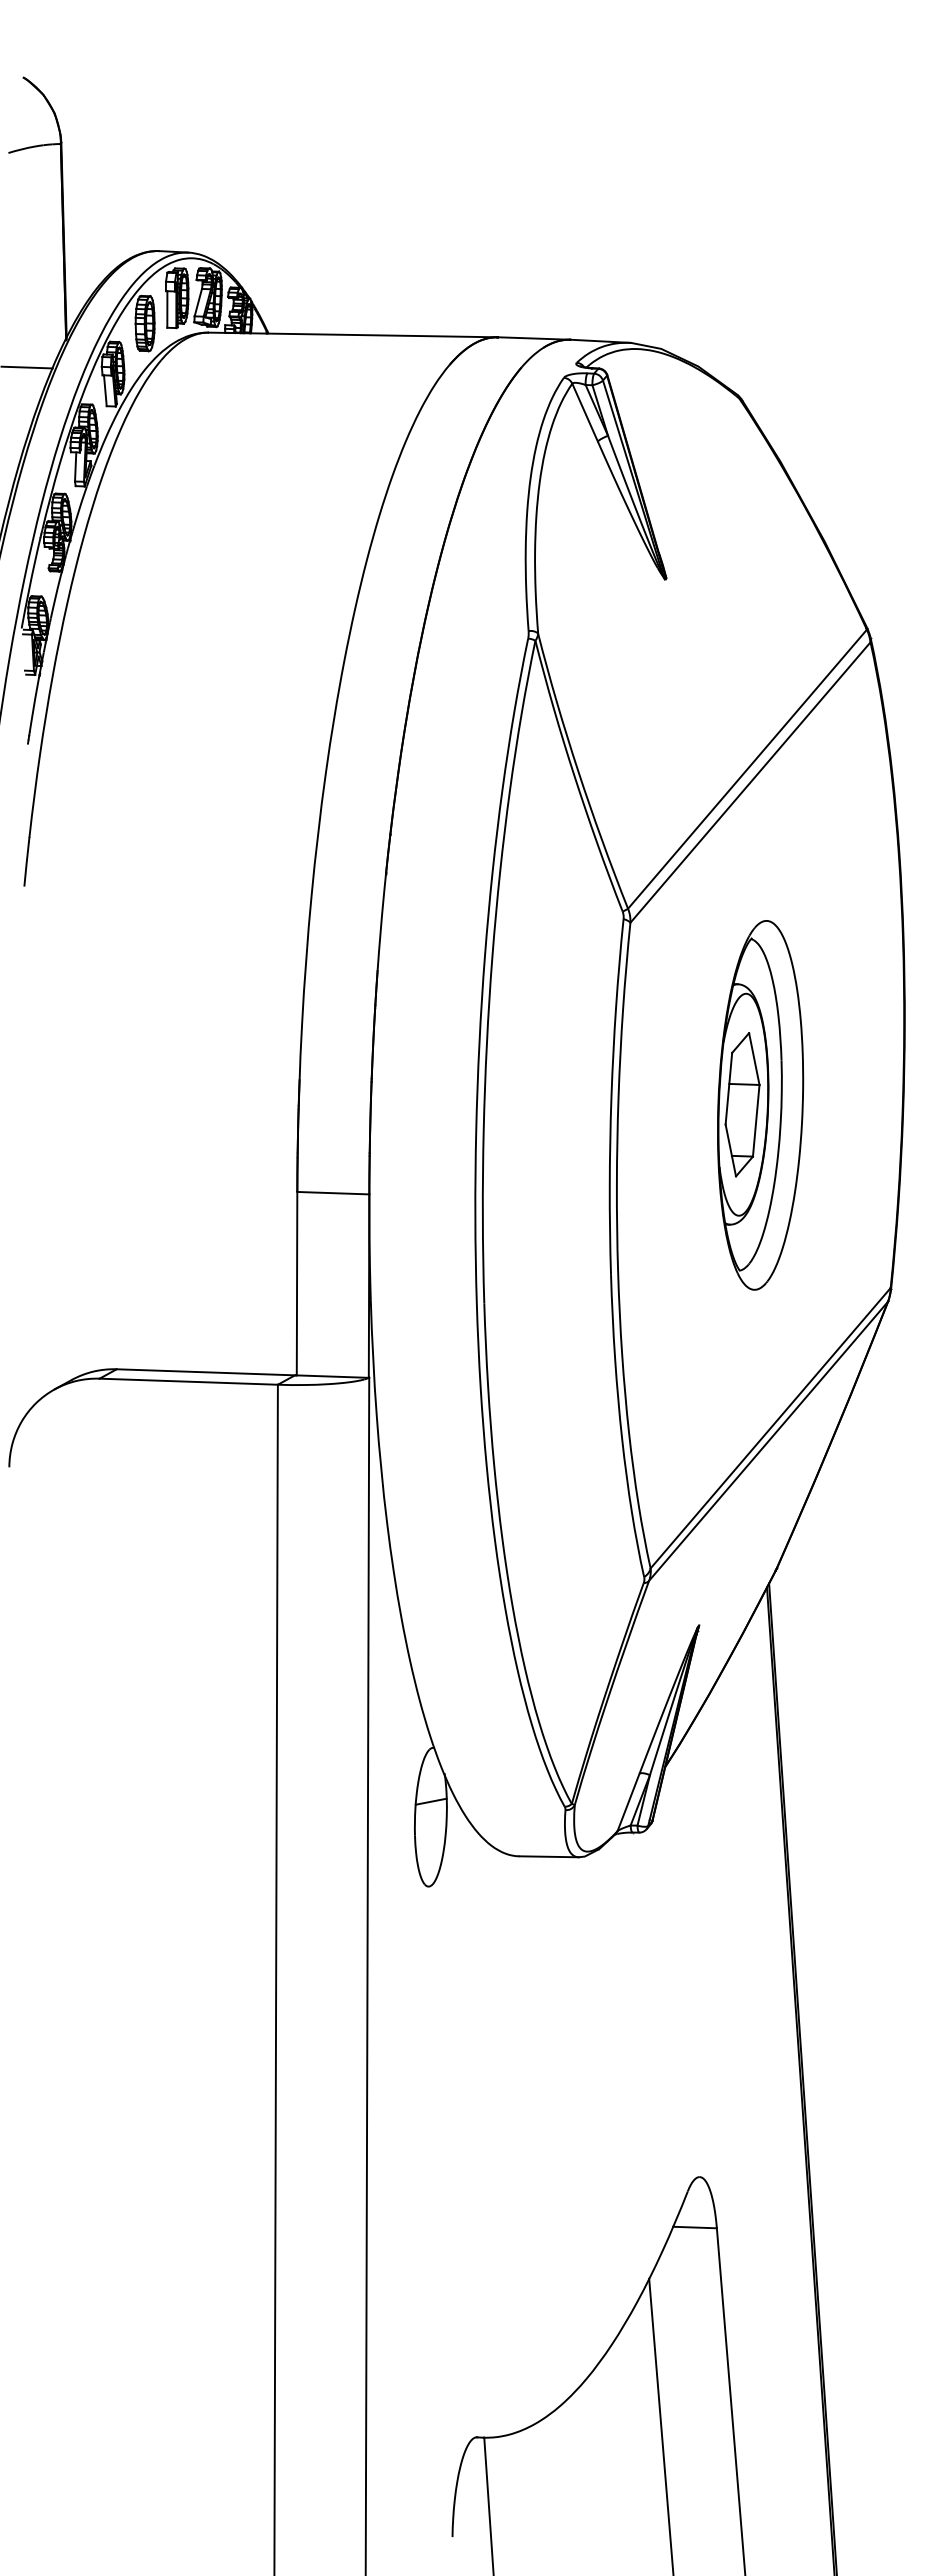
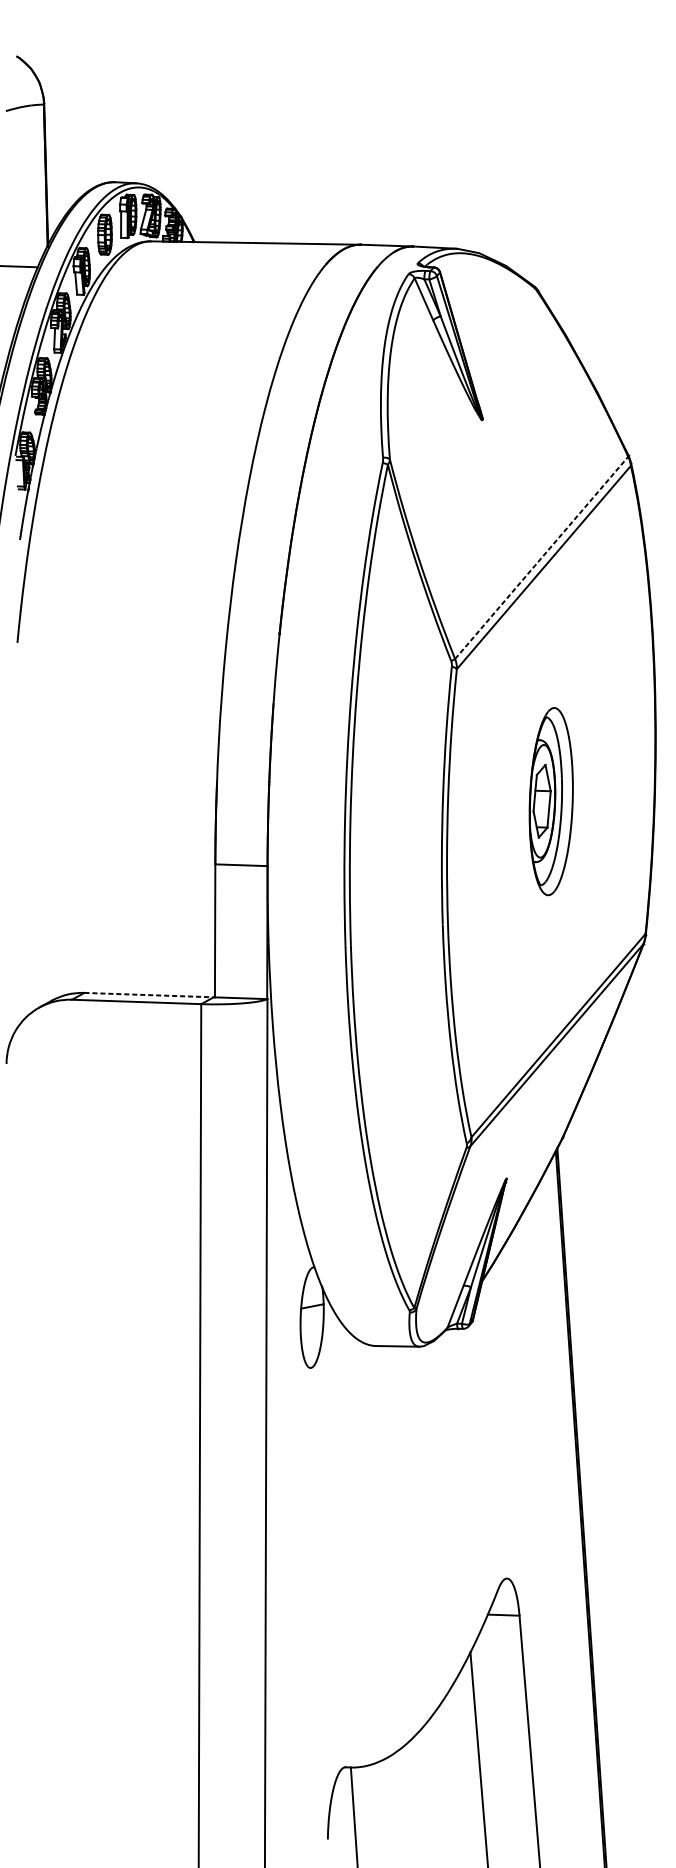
line: (747, 769) -> (541, 558), solid -> dashed
part: (760, 1105) -> (551, 801), size x0.7
line: (206, 1372) -> (149, 995), solid -> dashed

